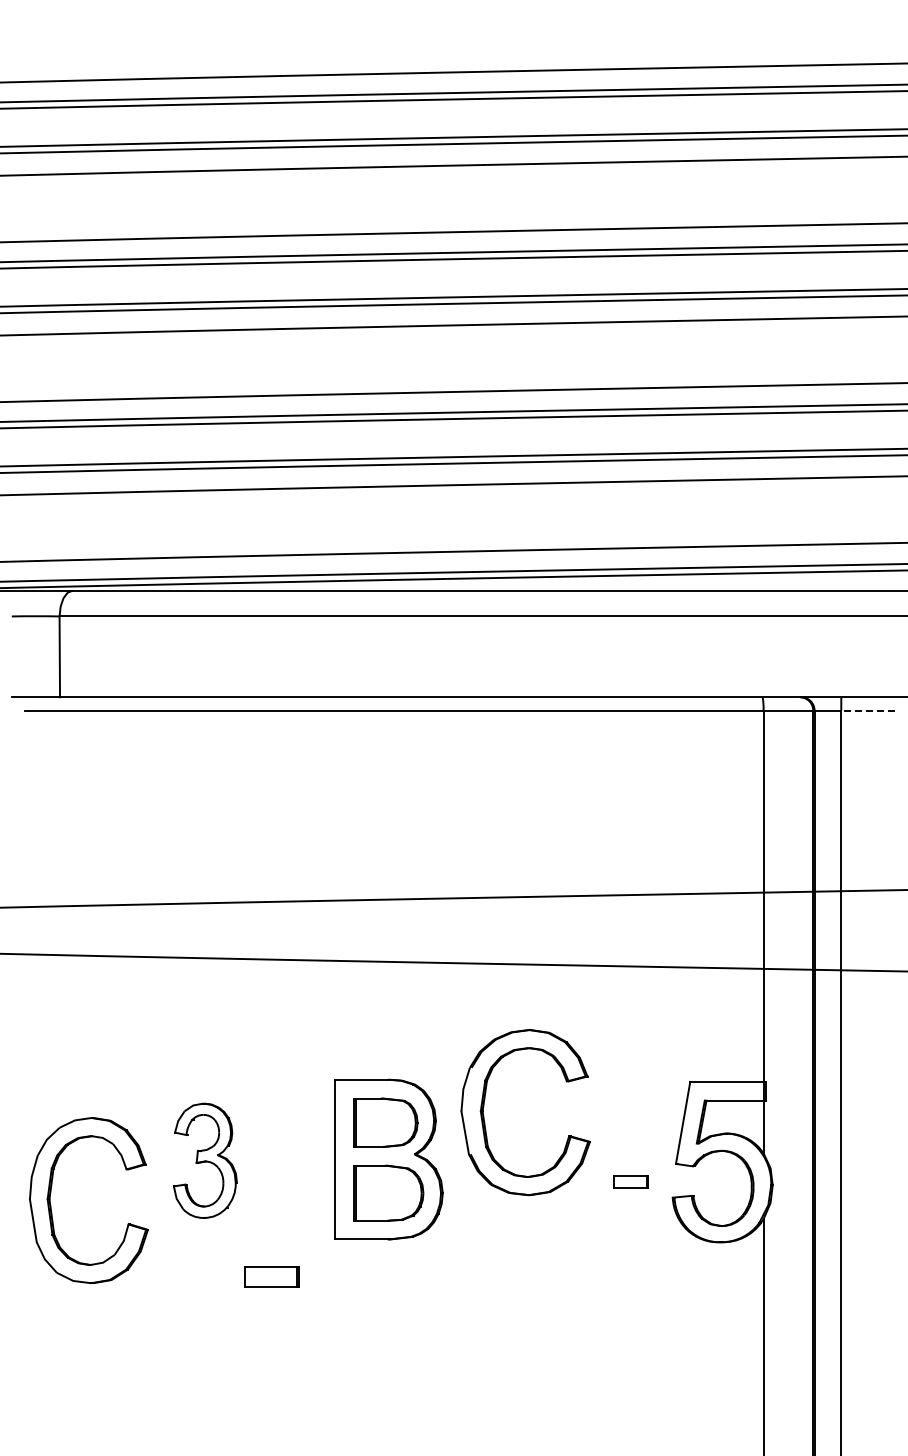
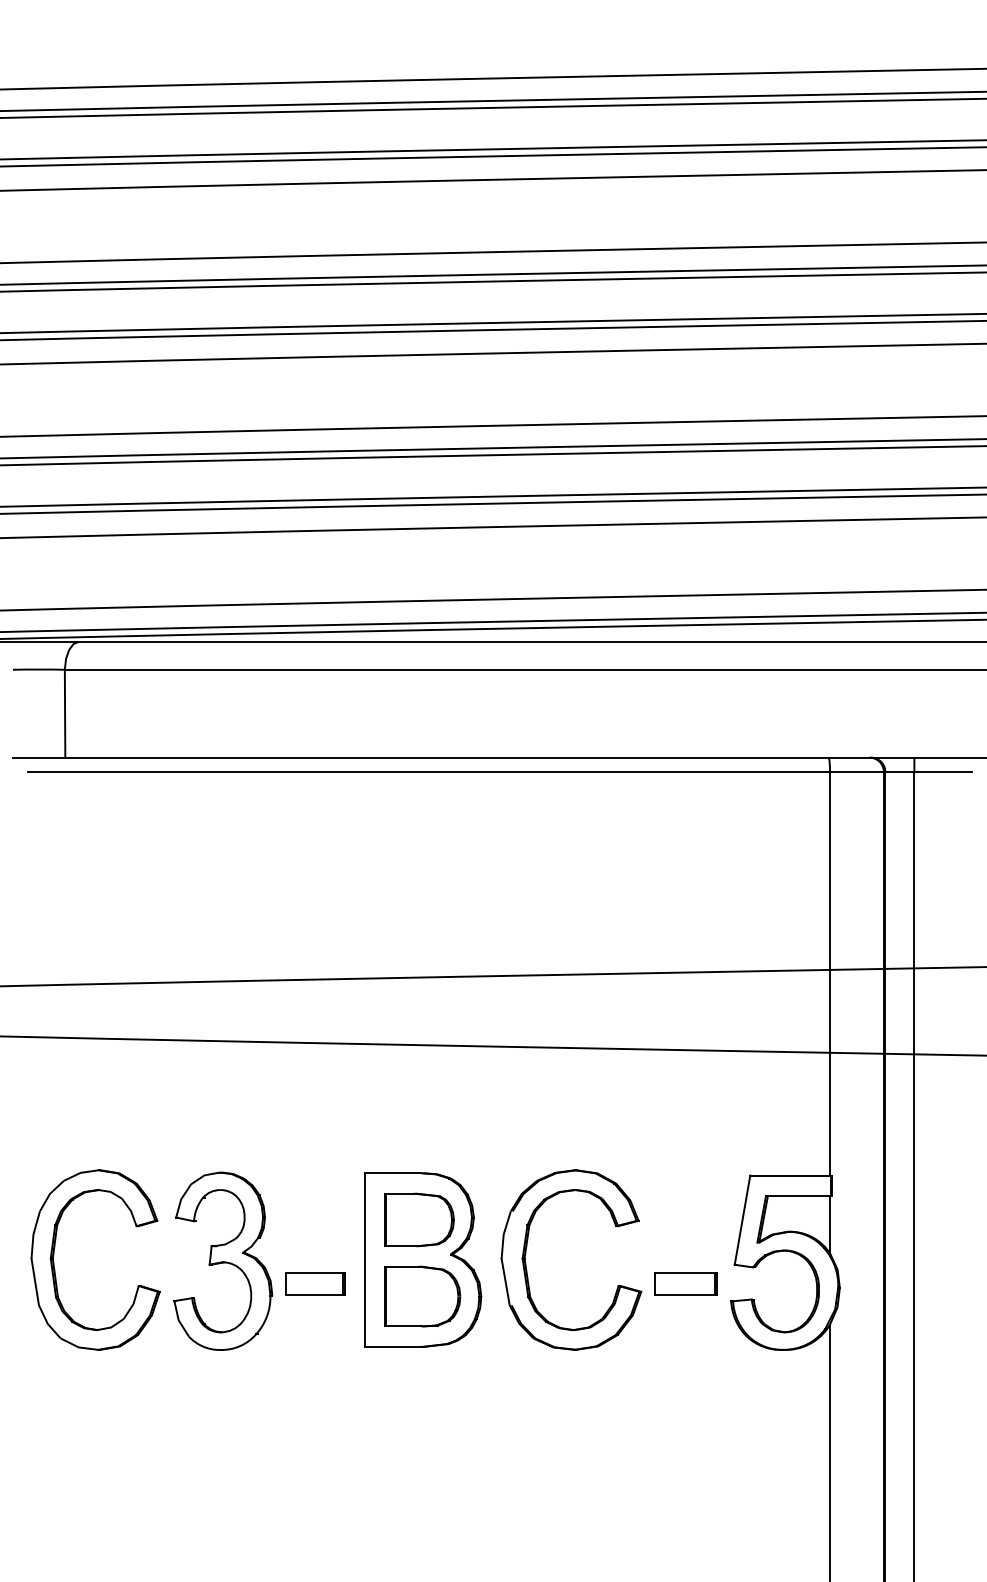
line: (867, 710) -> (942, 771), dashed -> solid
part: (484, 1115) -> (526, 1263), moved
part: (205, 1160) -> (223, 1261), size x1.43
part: (631, 1181) -> (686, 1283), size x1.67
part: (51, 1204) -> (54, 1264), moved
part: (271, 1276) -> (314, 1283), moved

